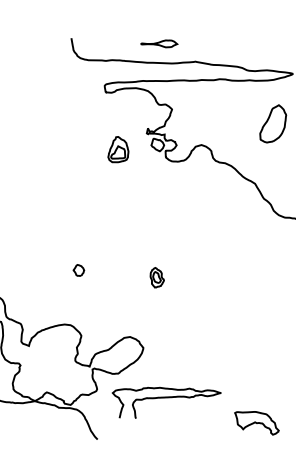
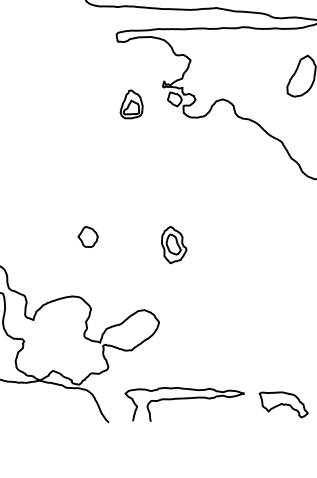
part: (78, 270) -> (87, 237), size x1.67
part: (157, 277) -> (174, 244), size x1.67
curve: (166, 398) -> (184, 399), moved

